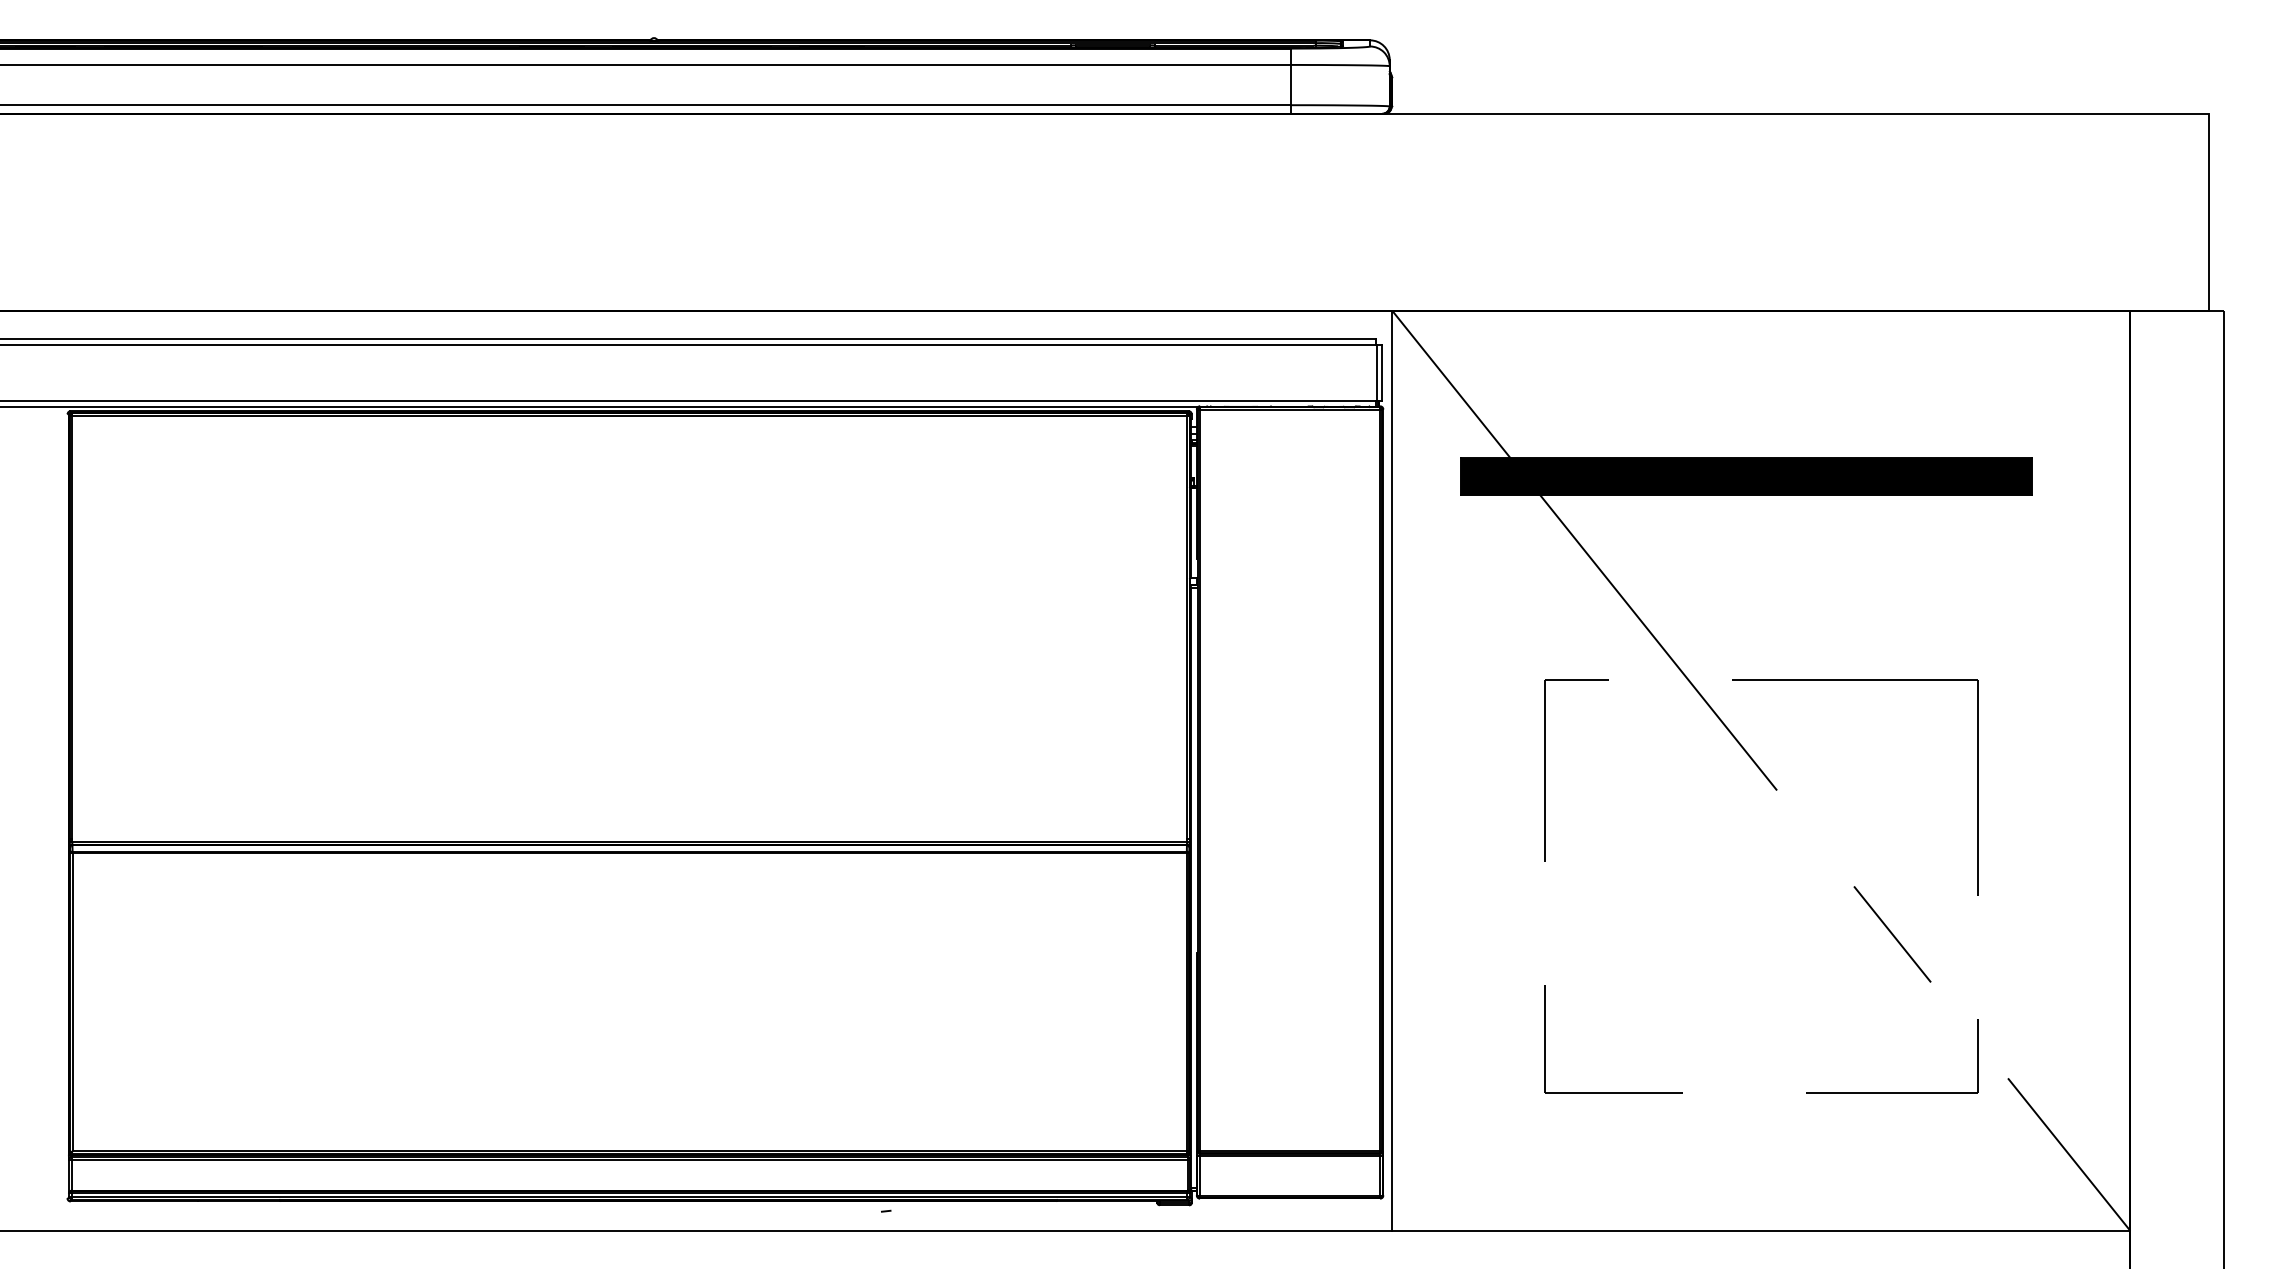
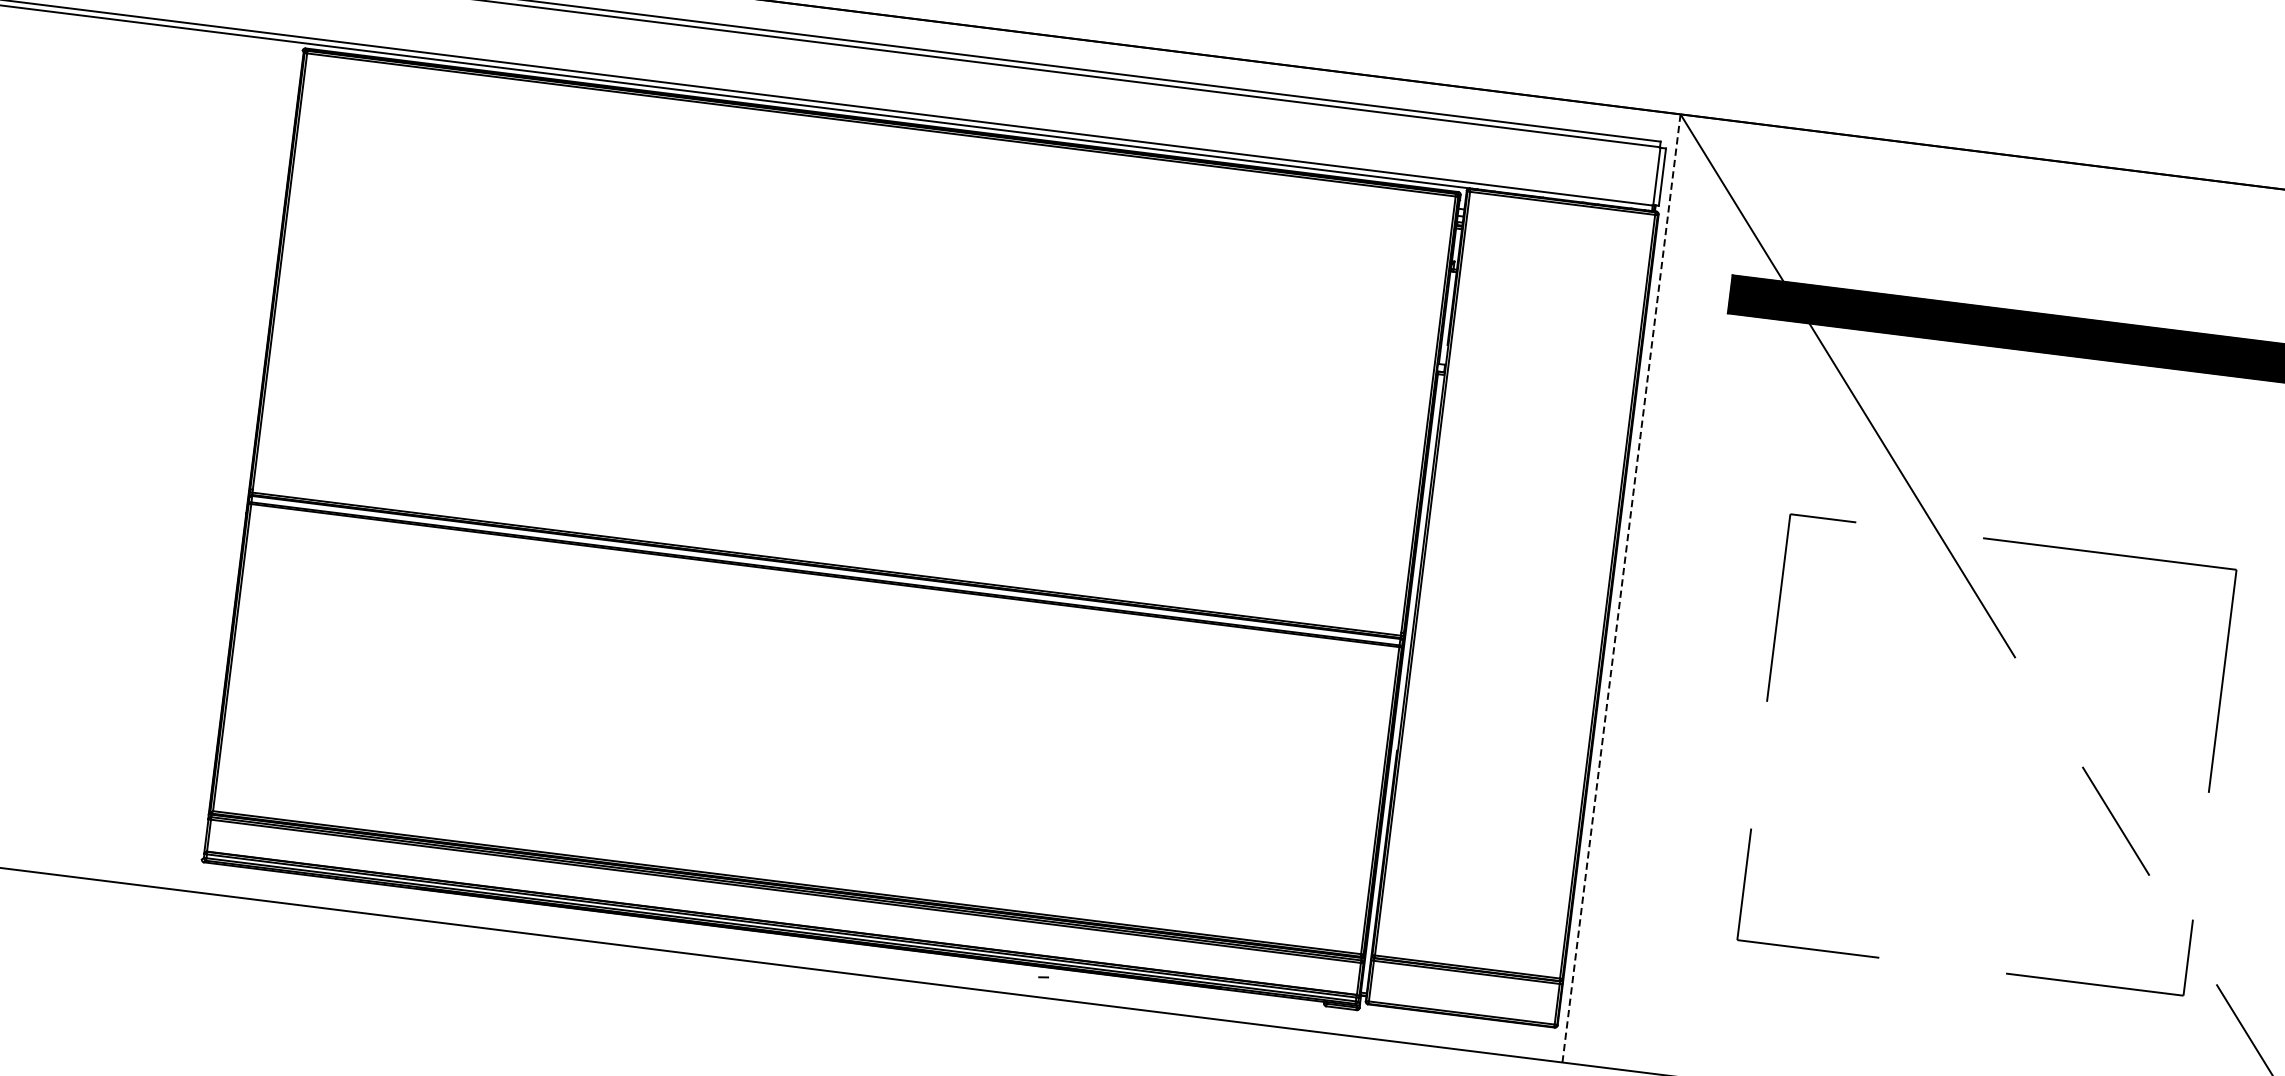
line: (1392, 770) -> (1621, 588), solid -> dashed

